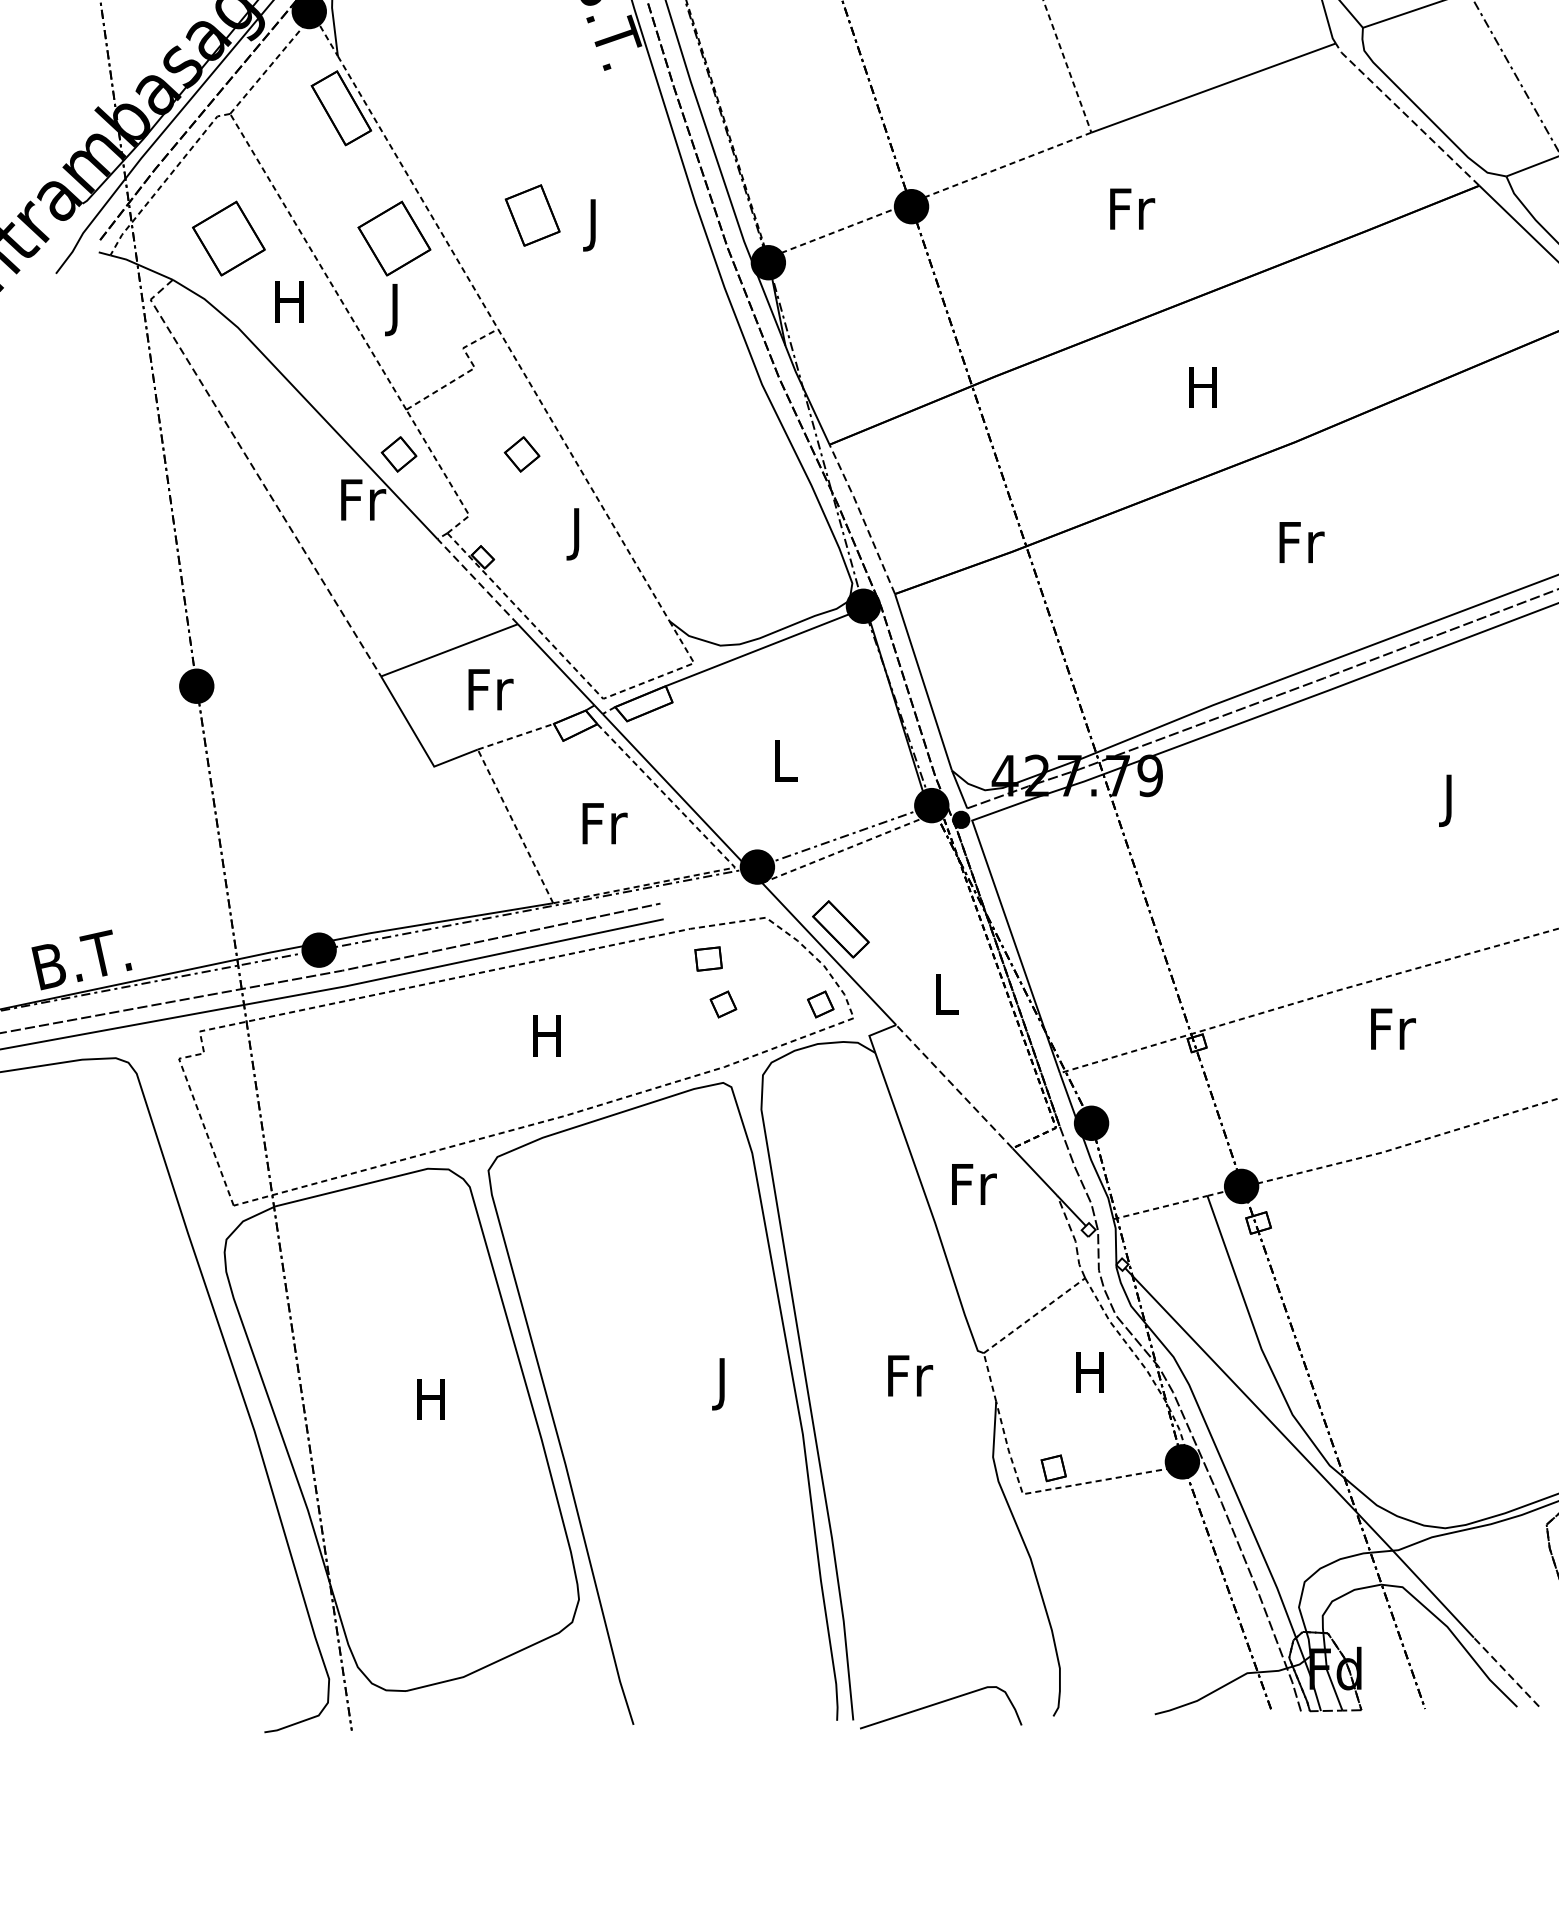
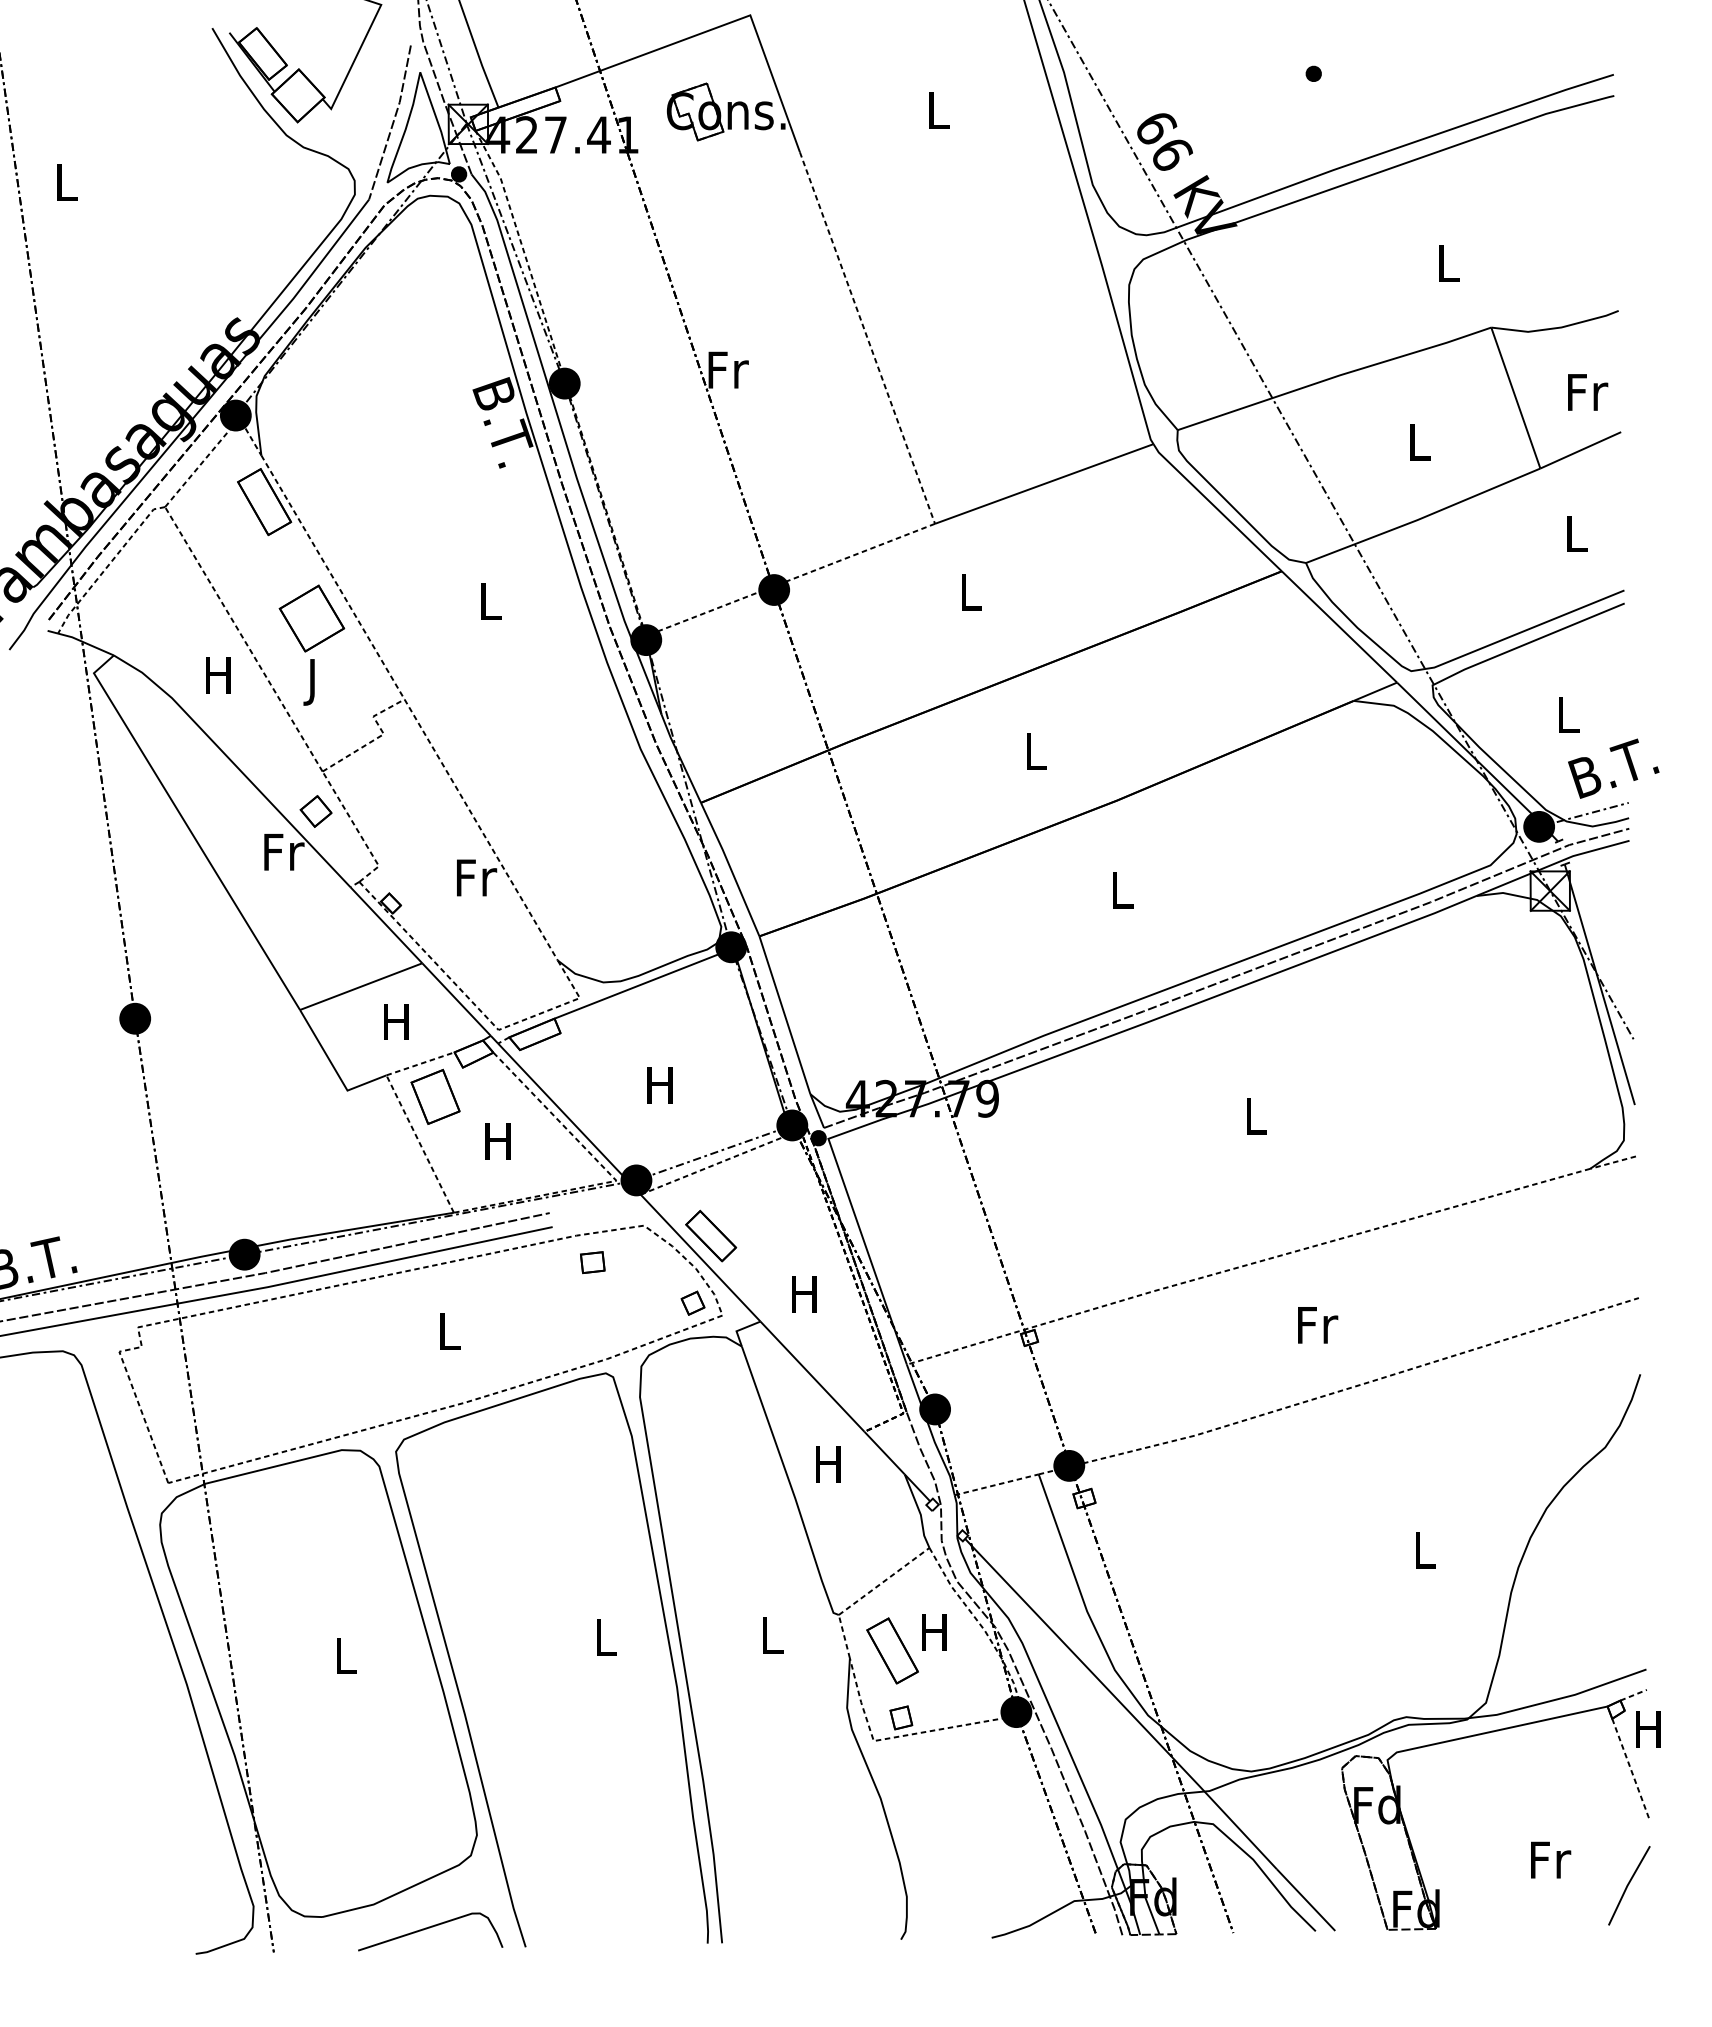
line: (1406, 114) -> (1216, 507), dashed -> solid
text: (1132, 208) -> (971, 591), Fr -> L
part: (532, 215) -> (435, 1096), moved
text: (594, 225) -> (490, 606), J -> L
part: (228, 238) -> (163, 618), removed
text: (1202, 387) -> (1034, 751), H -> L
part: (521, 454) -> (425, 811), removed
line: (257, 475) -> (189, 830), dashed -> solid
line: (862, 518) -> (730, 868), dashed -> solid
text: (579, 533) -> (477, 882), J -> Fr
text: (1302, 542) -> (1123, 890), Fr -> L
line: (477, 580) -> (386, 924), dashed -> solid
text: (491, 689) -> (398, 1021), Fr -> H
text: (783, 760) -> (659, 1085), L -> H
text: (1449, 800) -> (1255, 1120), J -> L
text: (605, 823) -> (500, 1141), Fr -> H
text: (945, 994) -> (804, 1294), L -> H
part: (722, 1003) -> (605, 1302), removed
text: (1393, 1029) -> (1318, 1325), moved
text: (547, 1036) -> (448, 1331), H -> L
line: (954, 1086) -> (812, 1376), dashed -> solid
text: (974, 1183) -> (830, 1463), Fr -> H
line: (1074, 1238) -> (919, 1512), dashed -> solid
text: (910, 1376) -> (773, 1635), Fr -> L
text: (722, 1383) -> (605, 1642), J -> L
part: (1043, 1392) -> (892, 1650), added
text: (430, 1398) -> (344, 1655), H -> L
line: (1505, 1671) -> (1305, 1899), dashed -> solid
curve: (940, 1703) -> (430, 1928), moved

